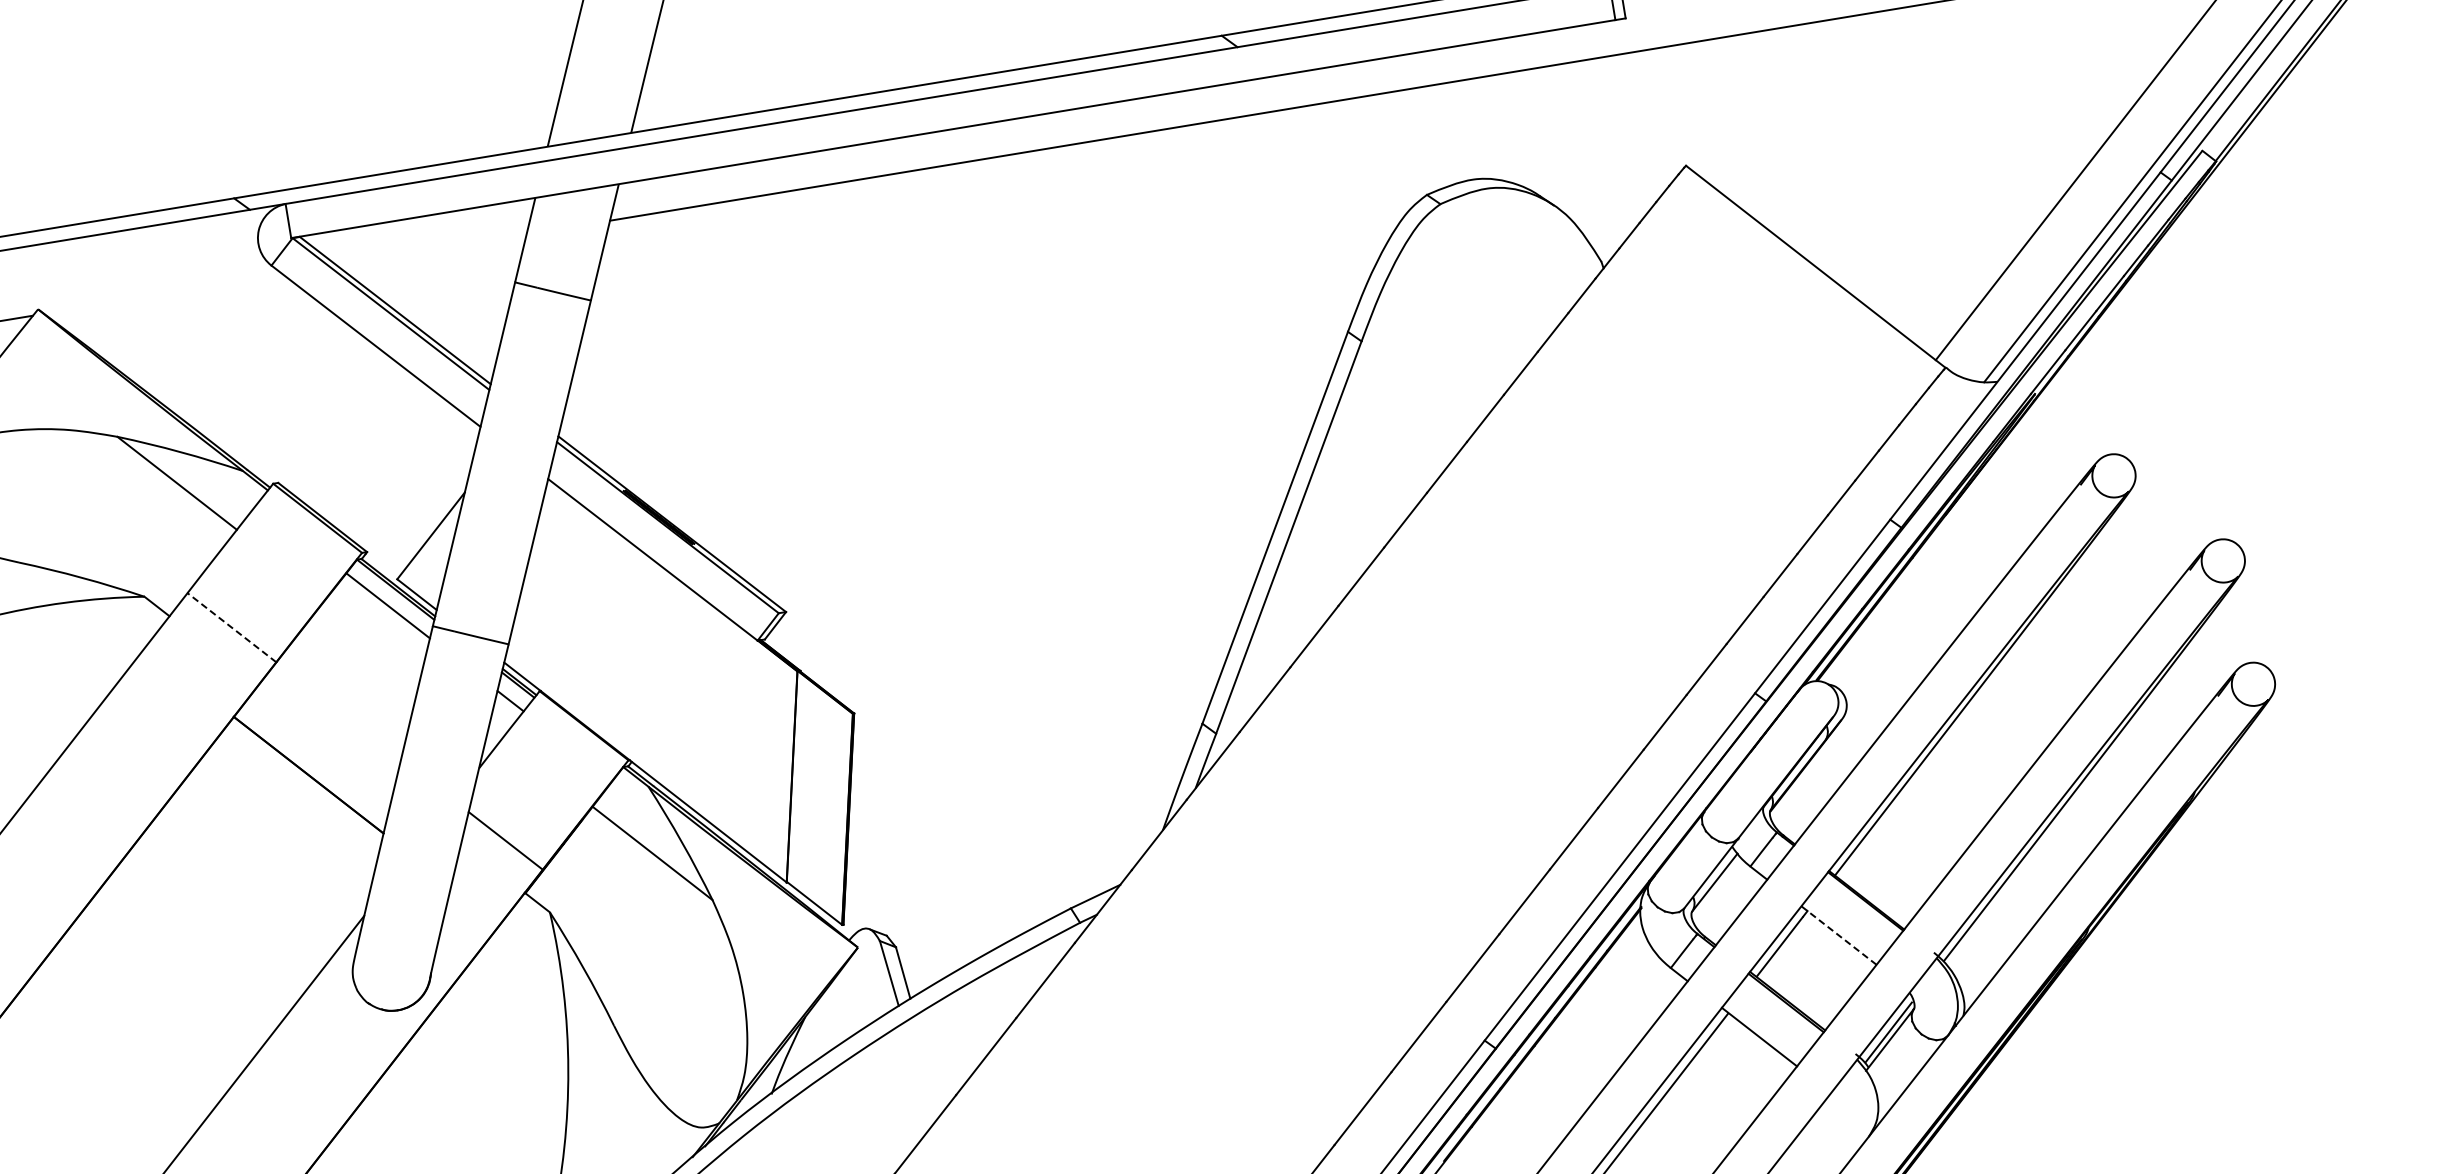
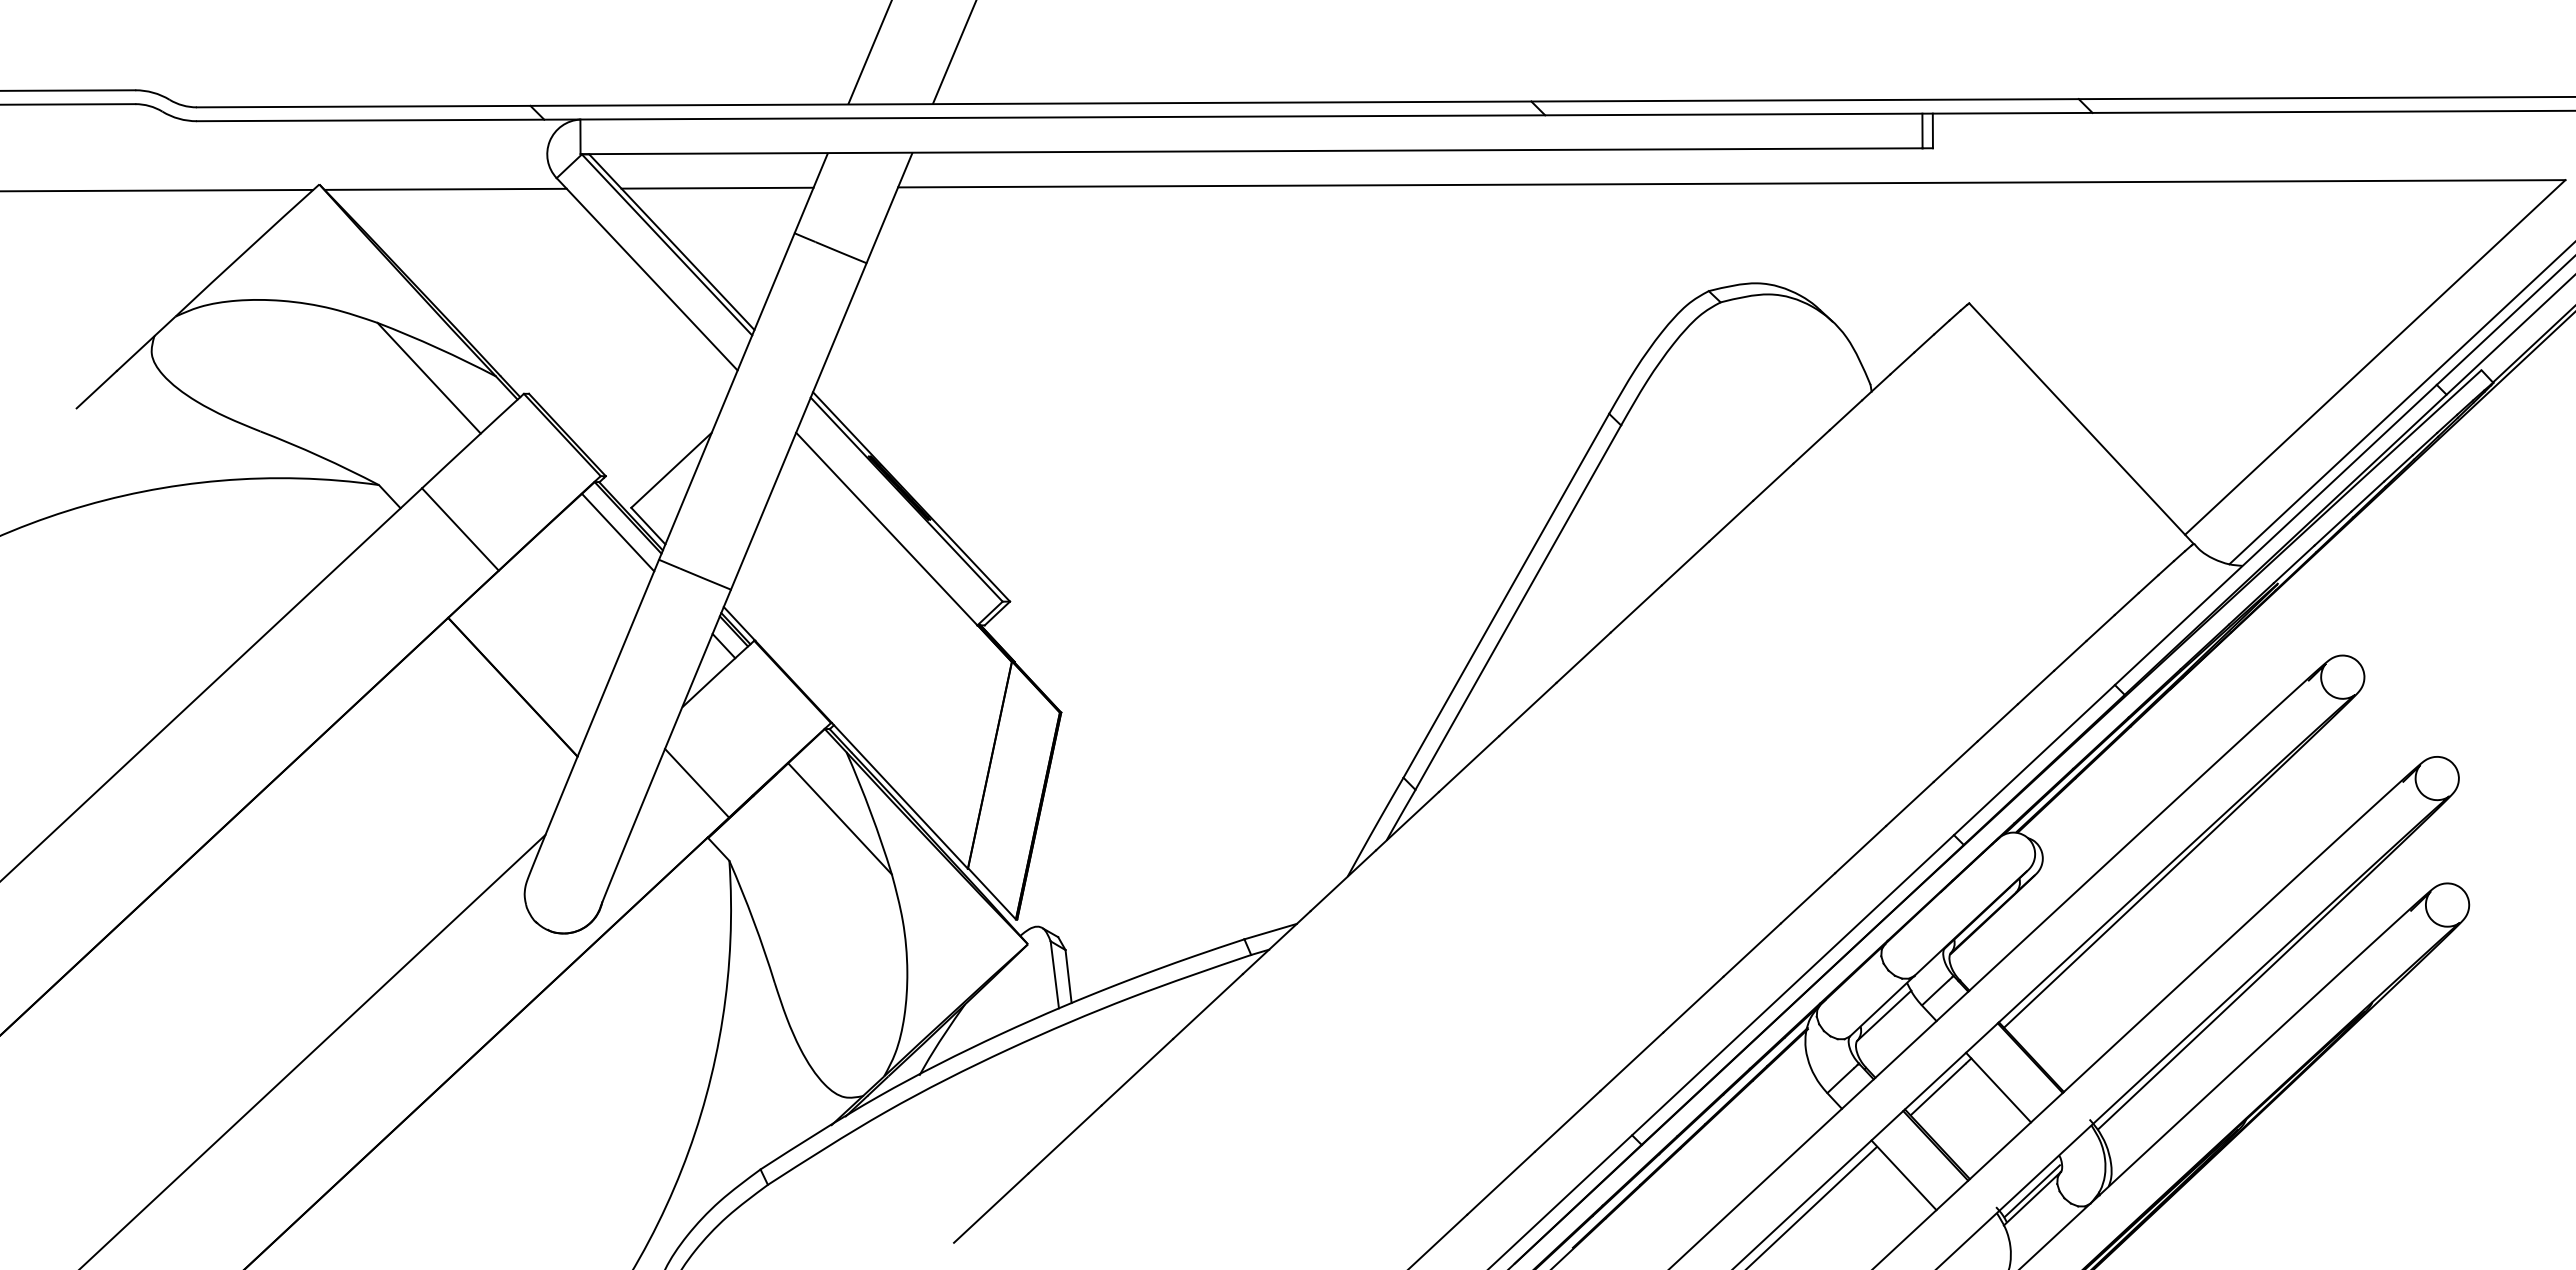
line: (431, 249) -> (717, 187), added
line: (163, 293) -> (445, 188), added
line: (232, 627) -> (460, 529), dashed -> solid
line: (1838, 935) -> (1998, 1087), dashed -> solid

